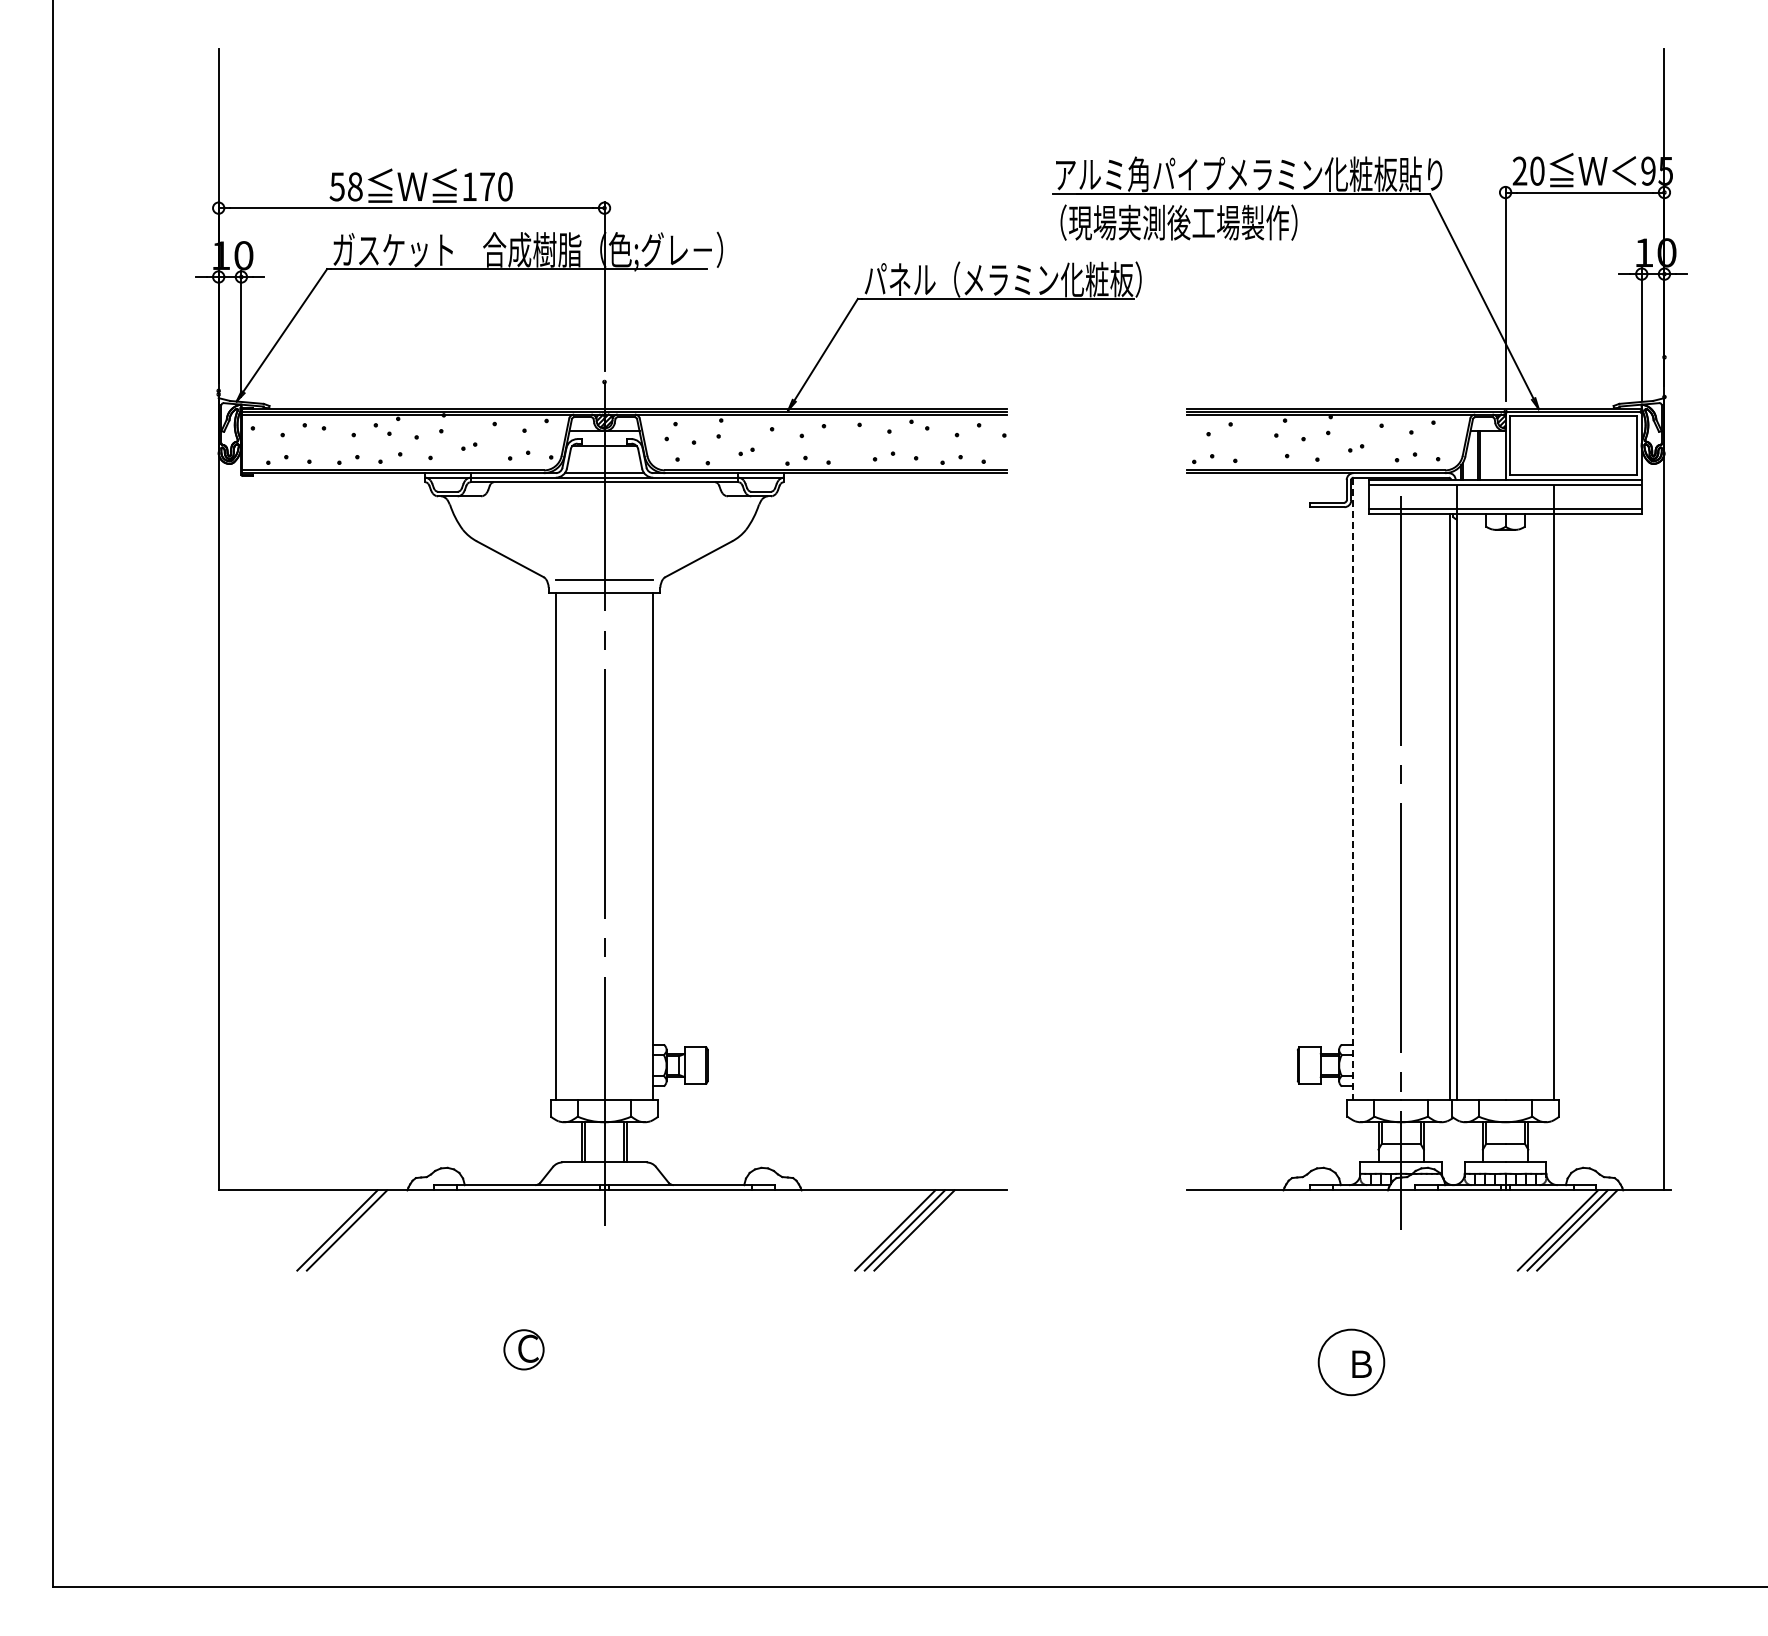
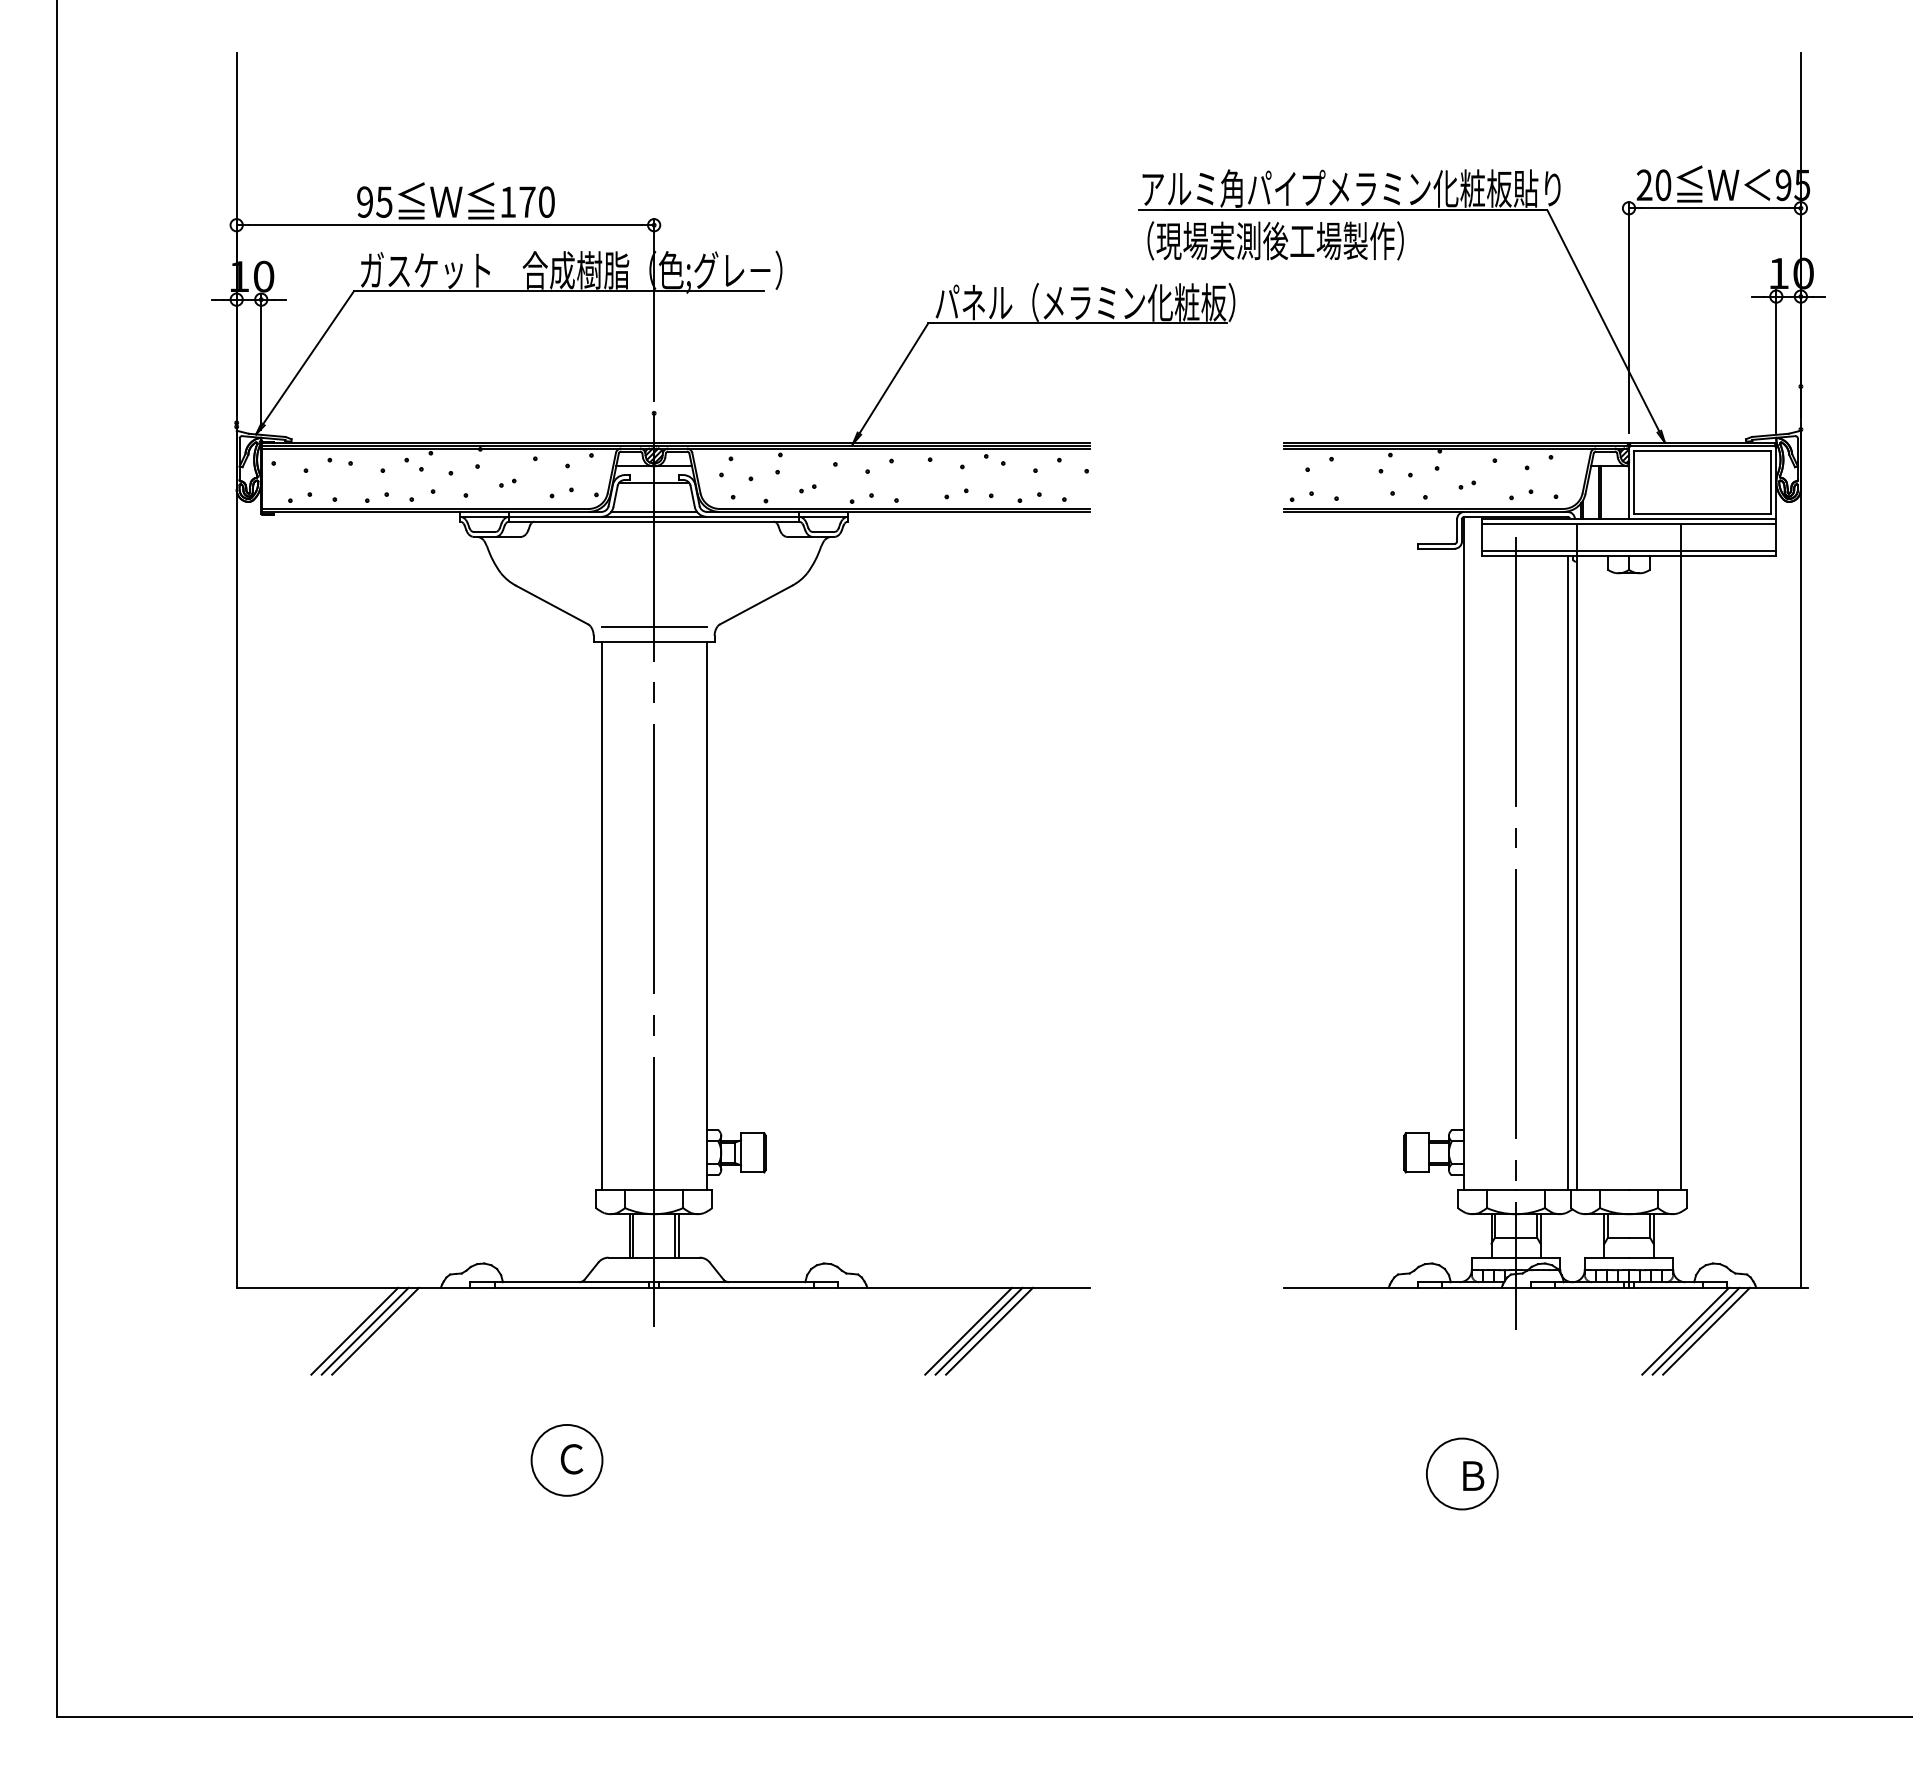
text: (345, 186) -> (373, 201), 58 -> 95
line: (1352, 788) -> (1463, 853), dashed -> solid
line: (327, 1230) -> (354, 1331), added
circle: (523, 1349) -> (566, 1460), size x1.67

